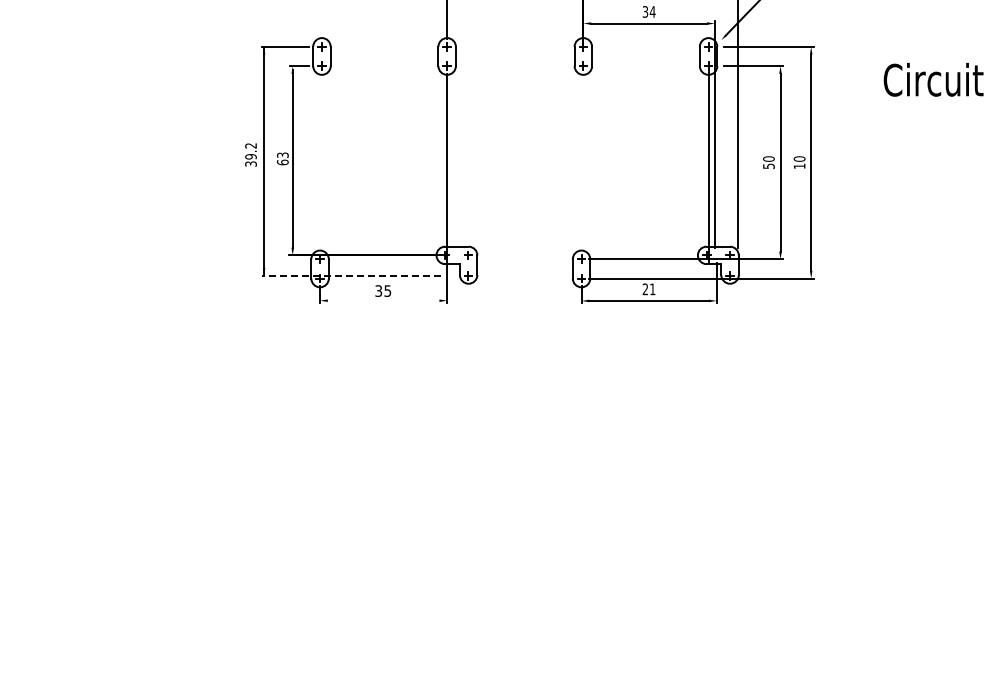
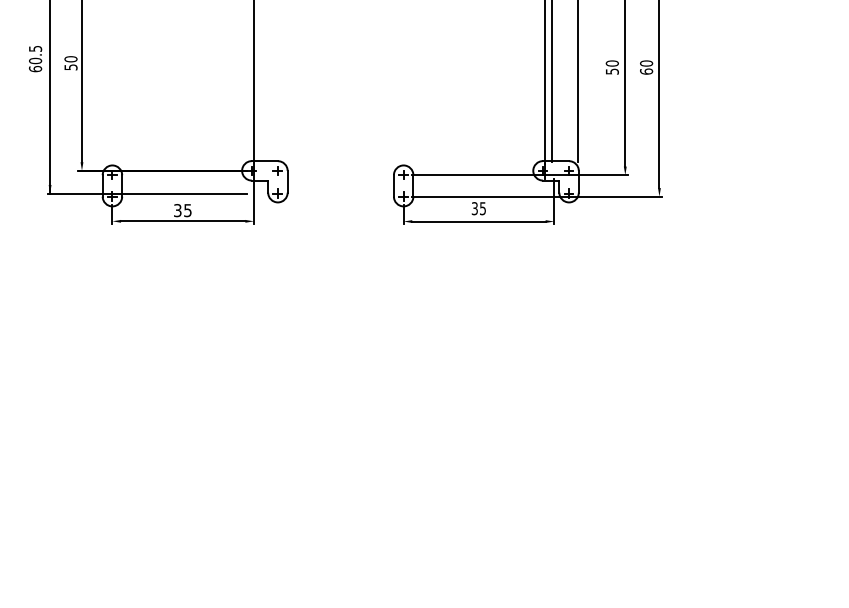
text: (250, 154) -> (34, 58), 39.2 -> 60.5
text: (282, 158) -> (70, 62), 63 -> 50
text: (799, 166) -> (646, 71), 10 -> 60
line: (350, 275) -> (146, 193), dashed -> solid
text: (648, 289) -> (478, 208), 21 -> 35
line: (383, 300) -> (183, 221), added

